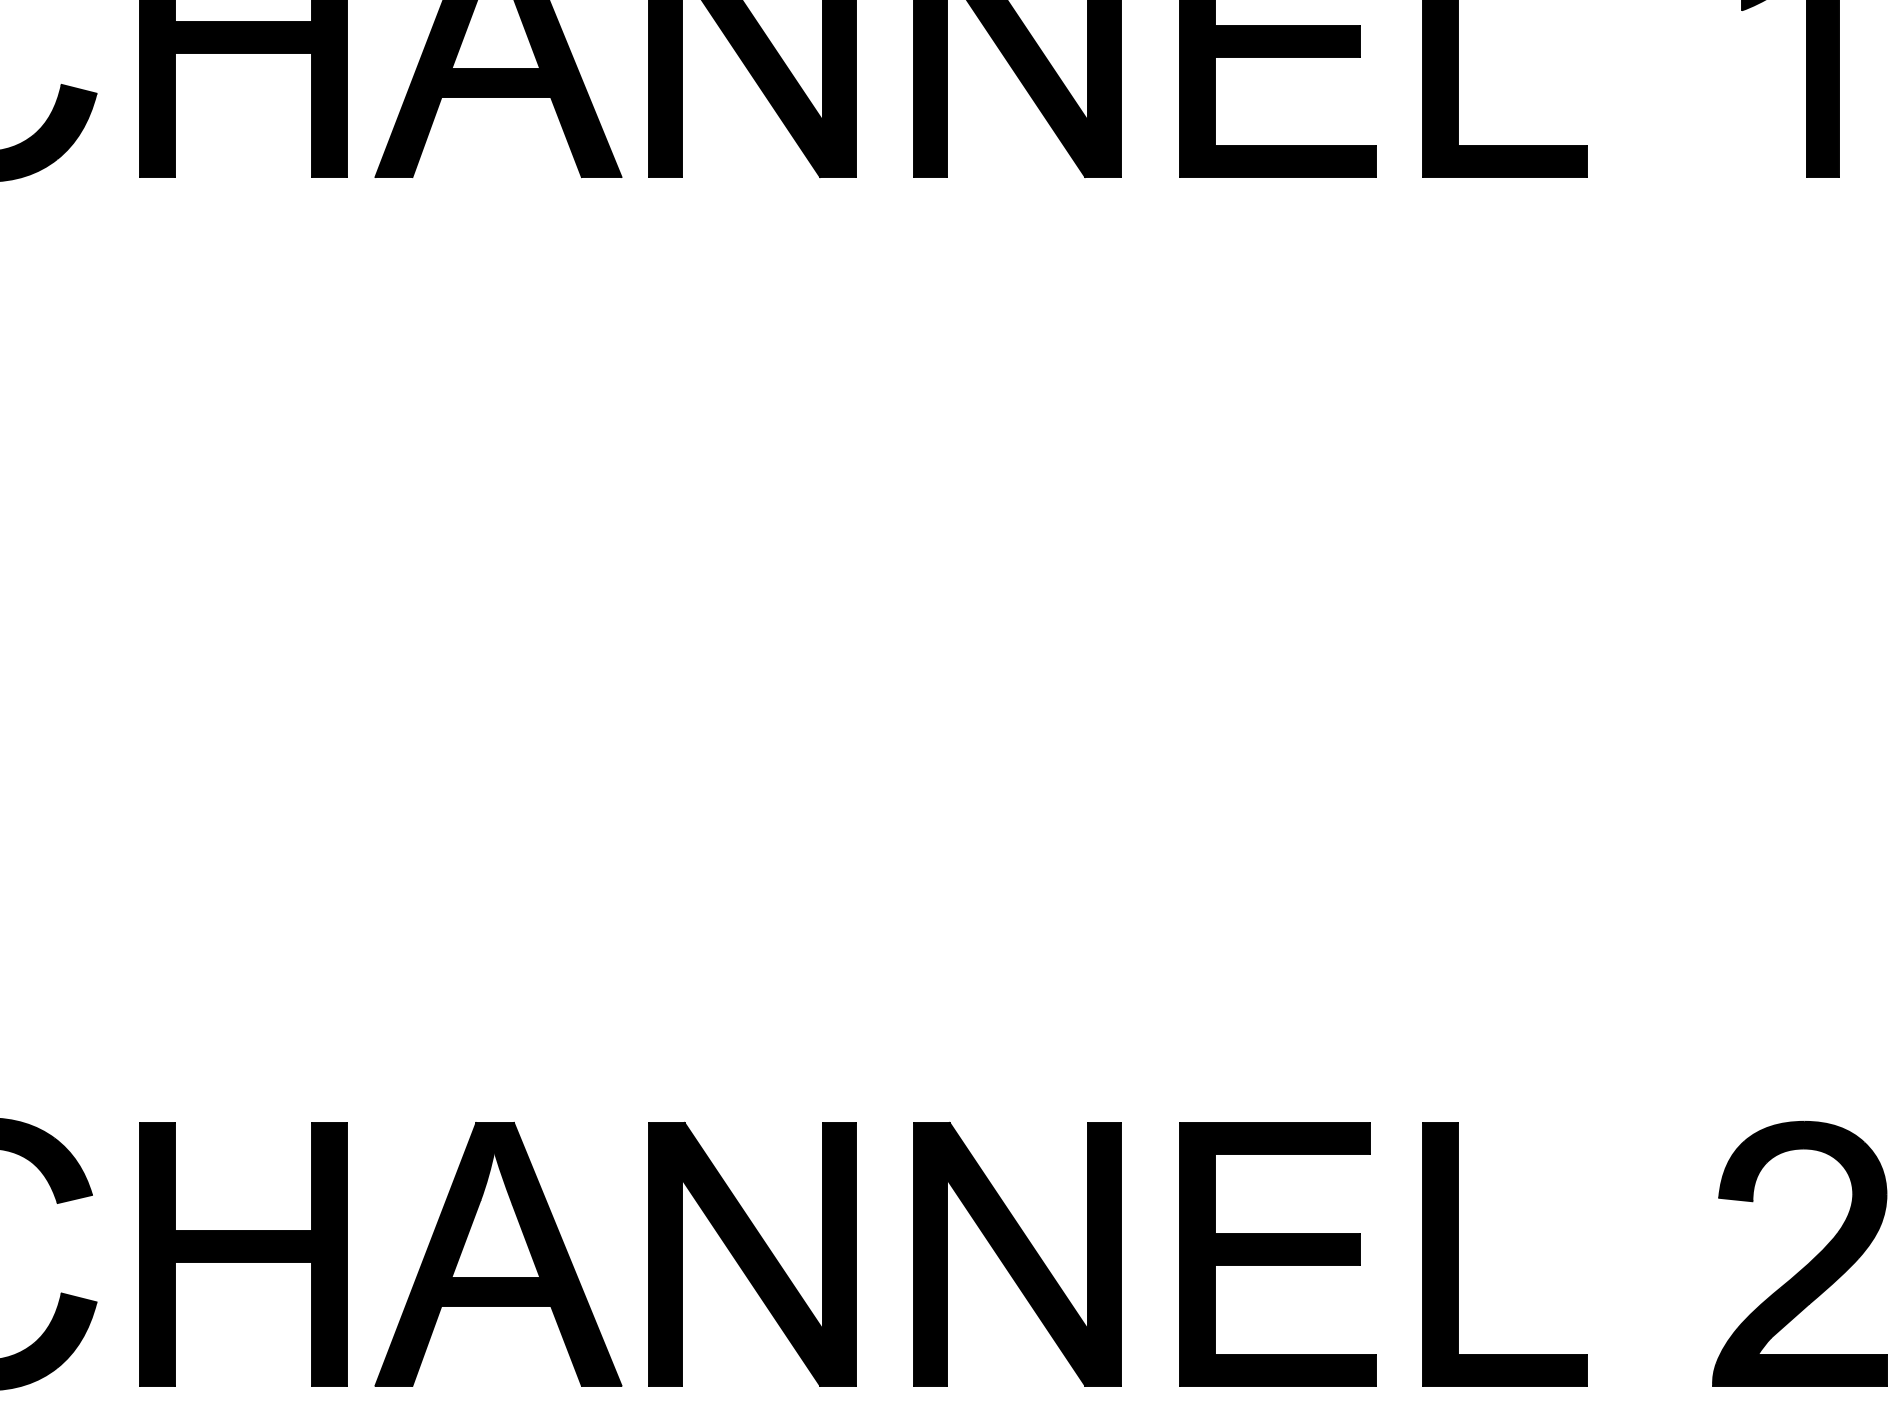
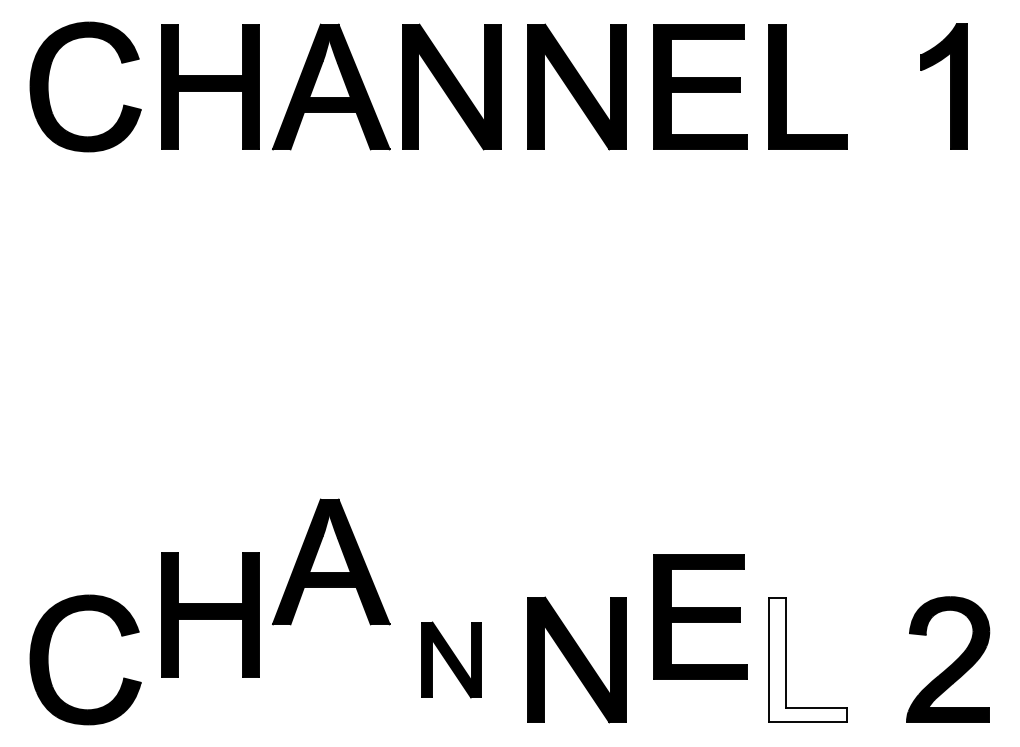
part: (243, 1253) -> (210, 614), moved
part: (498, 1253) -> (331, 561), moved
part: (752, 1253) -> (451, 659), size x0.6
part: (1277, 1253) -> (700, 616), moved
fill: (1505, 1253) -> (808, 659), removed

